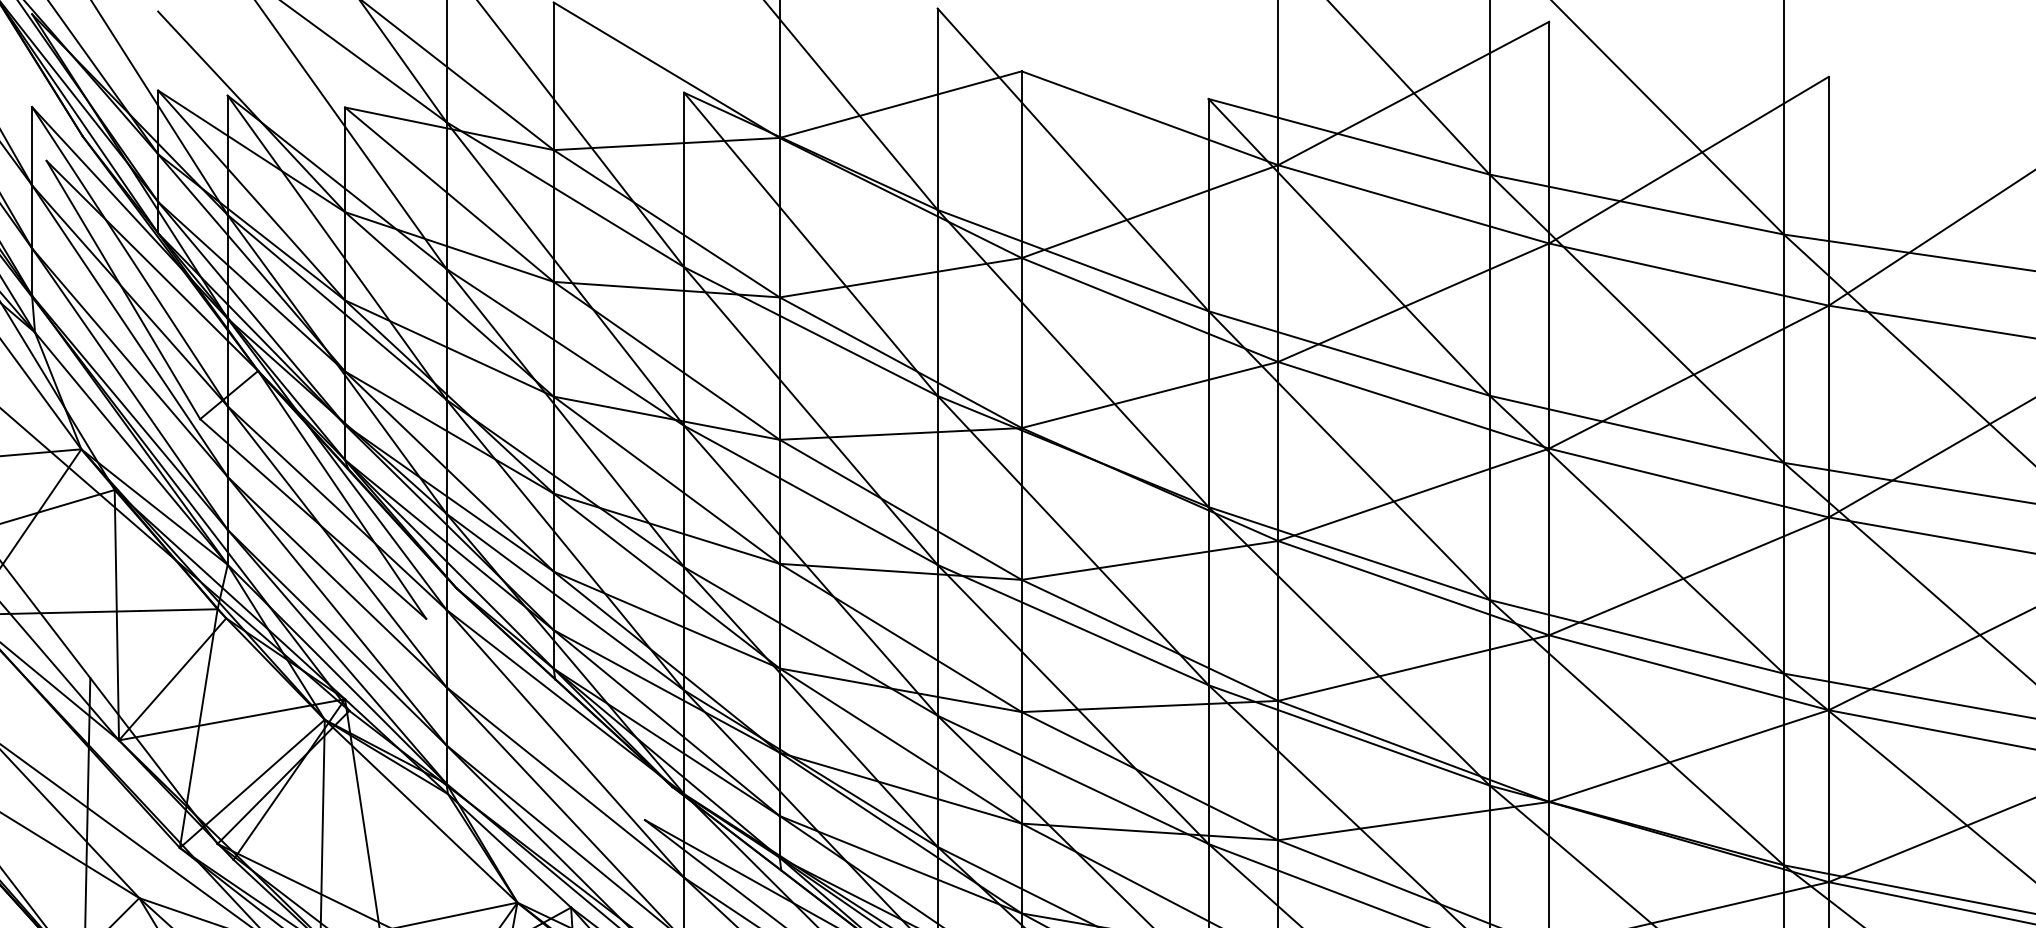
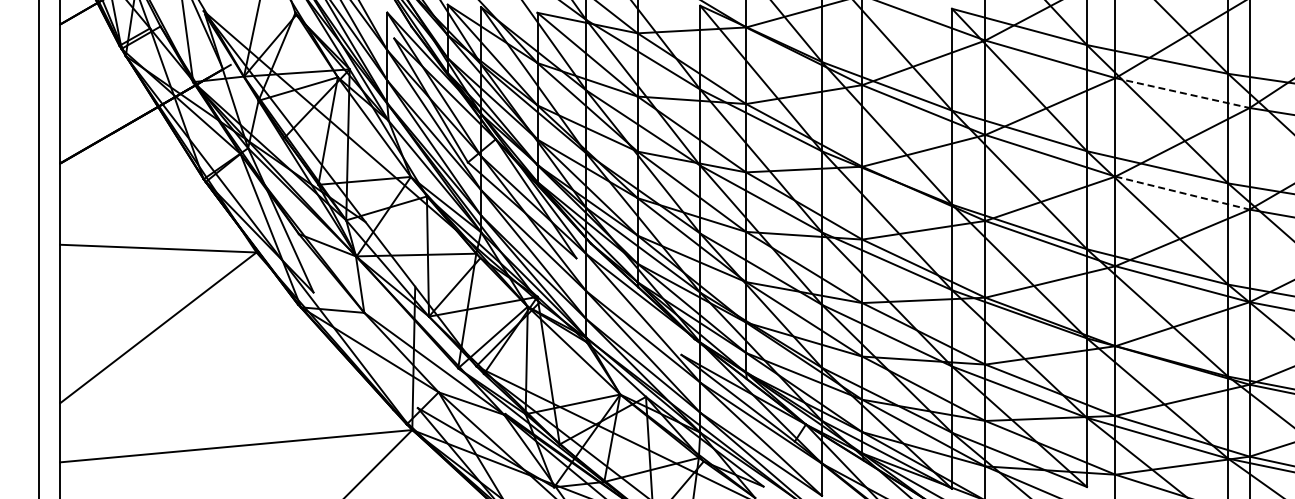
line: (1688, 275) -> (1182, 93), solid -> dashed
line: (1690, 483) -> (1183, 193), solid -> dashed

